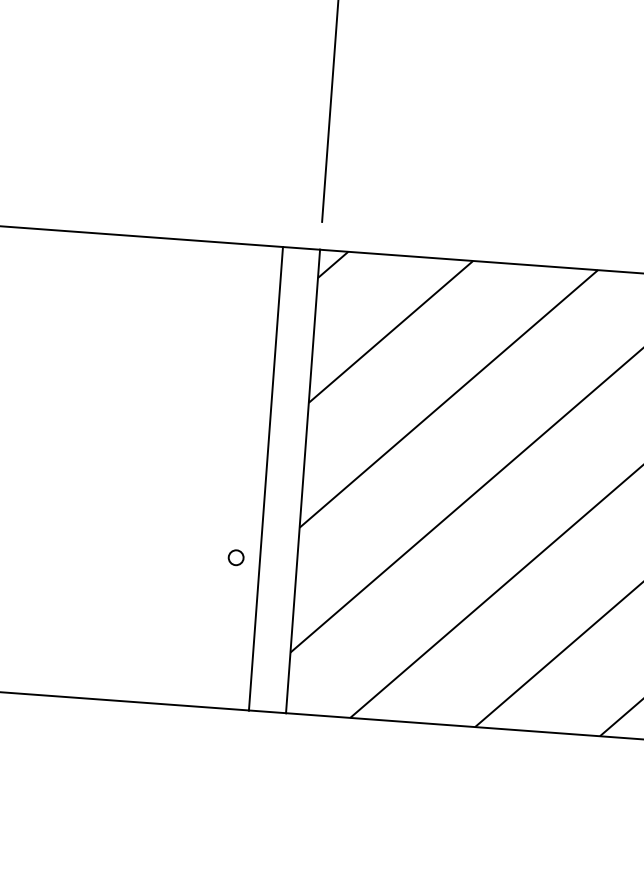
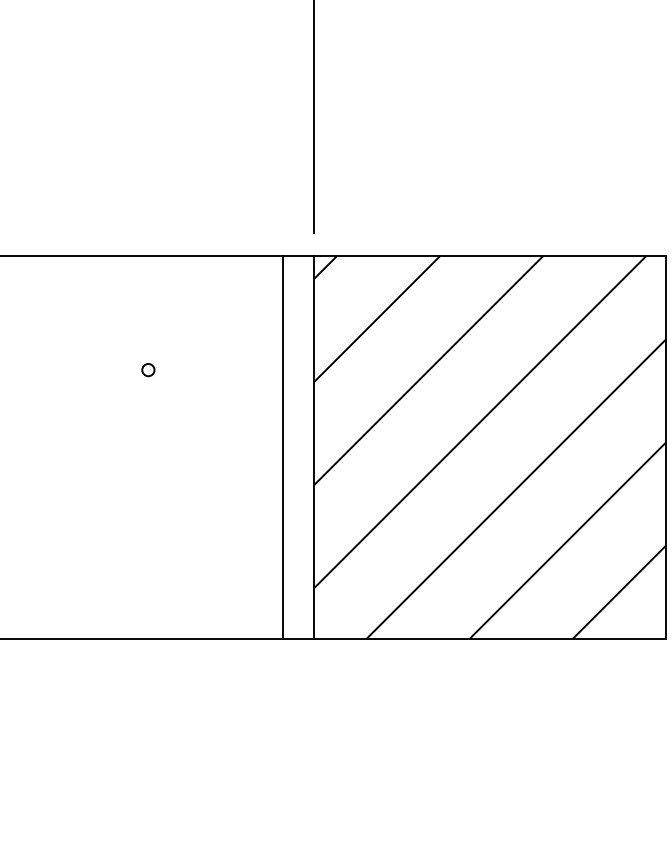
circle: (236, 558) -> (148, 370), moved

